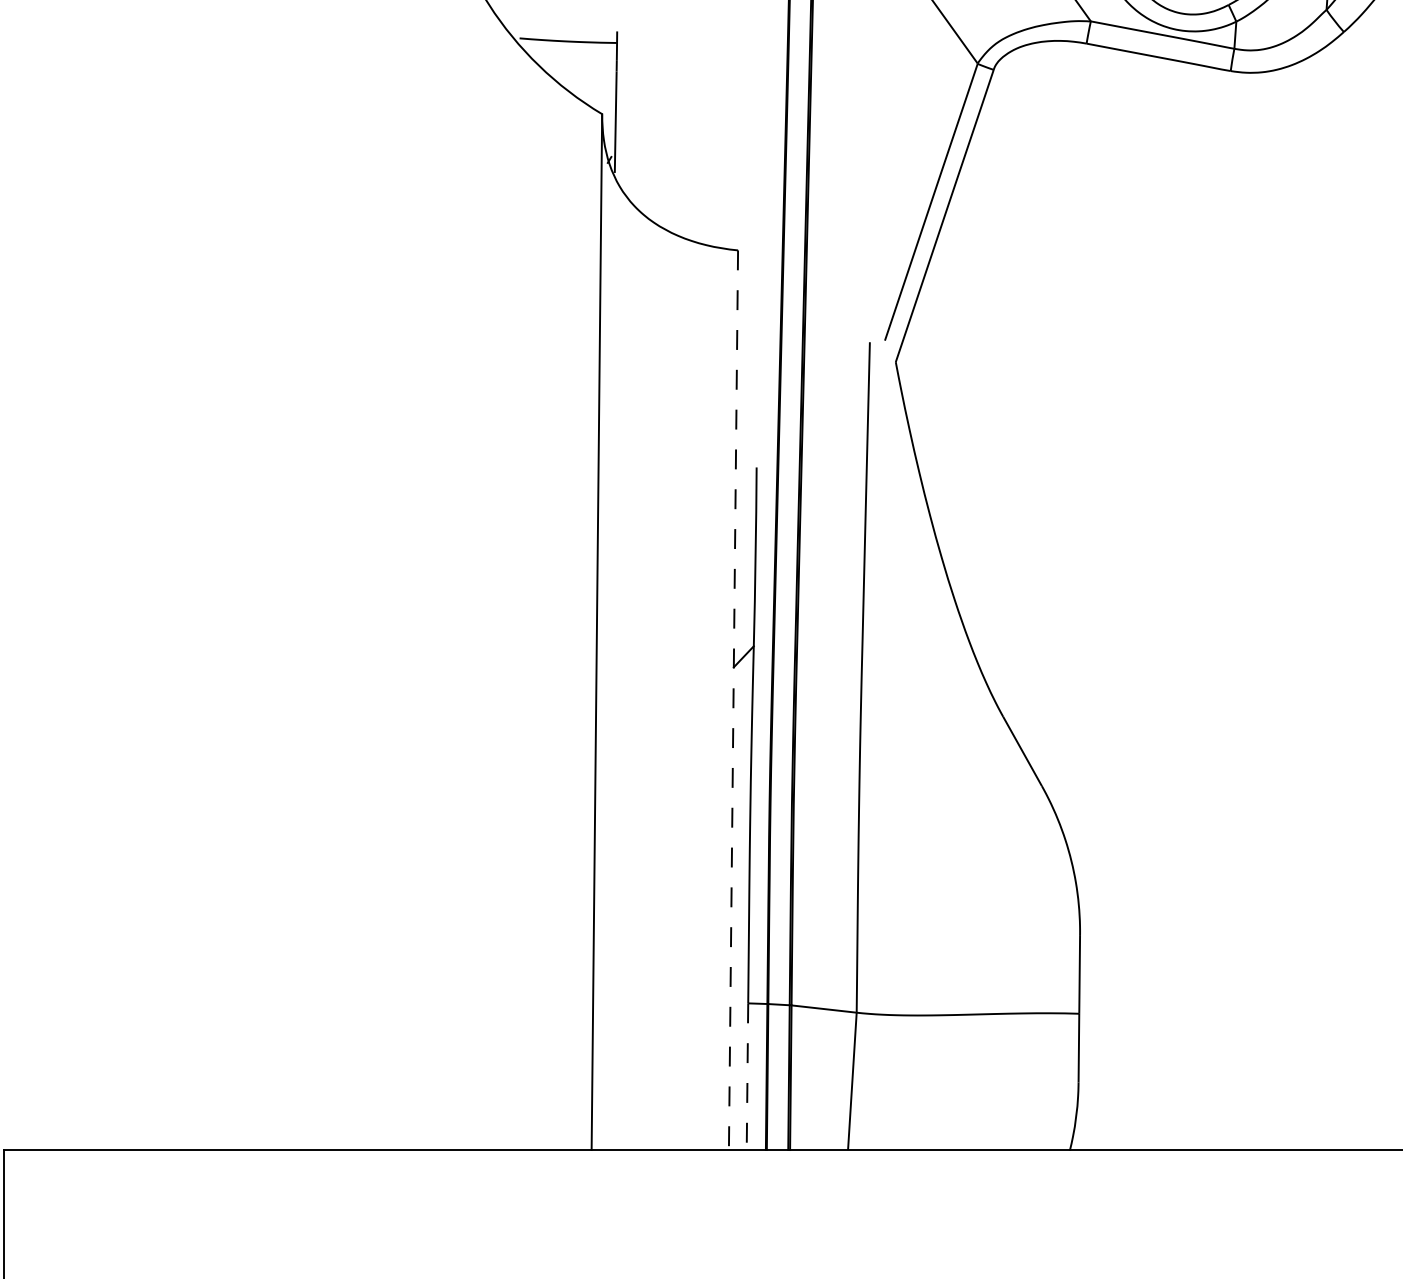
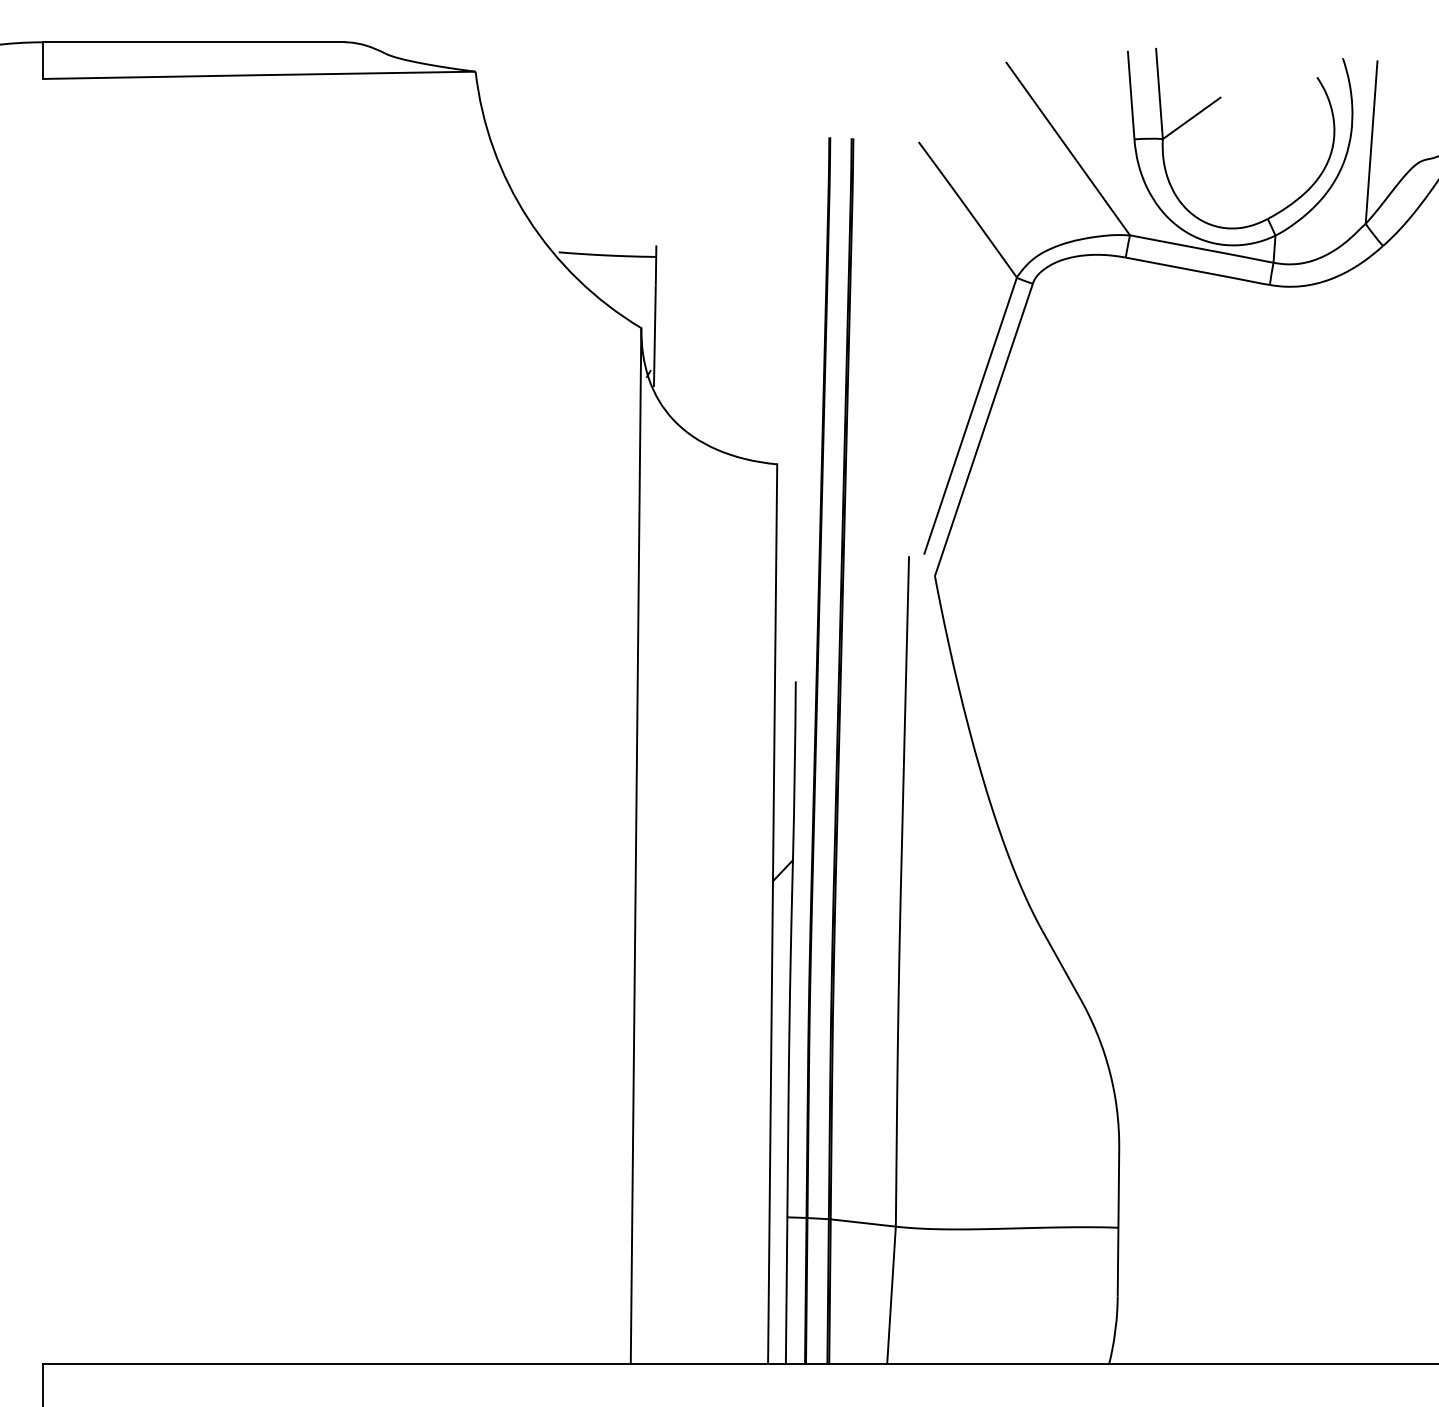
line: (733, 700) -> (772, 914), dashed -> solid
line: (747, 1077) -> (786, 1291), dashed -> solid

